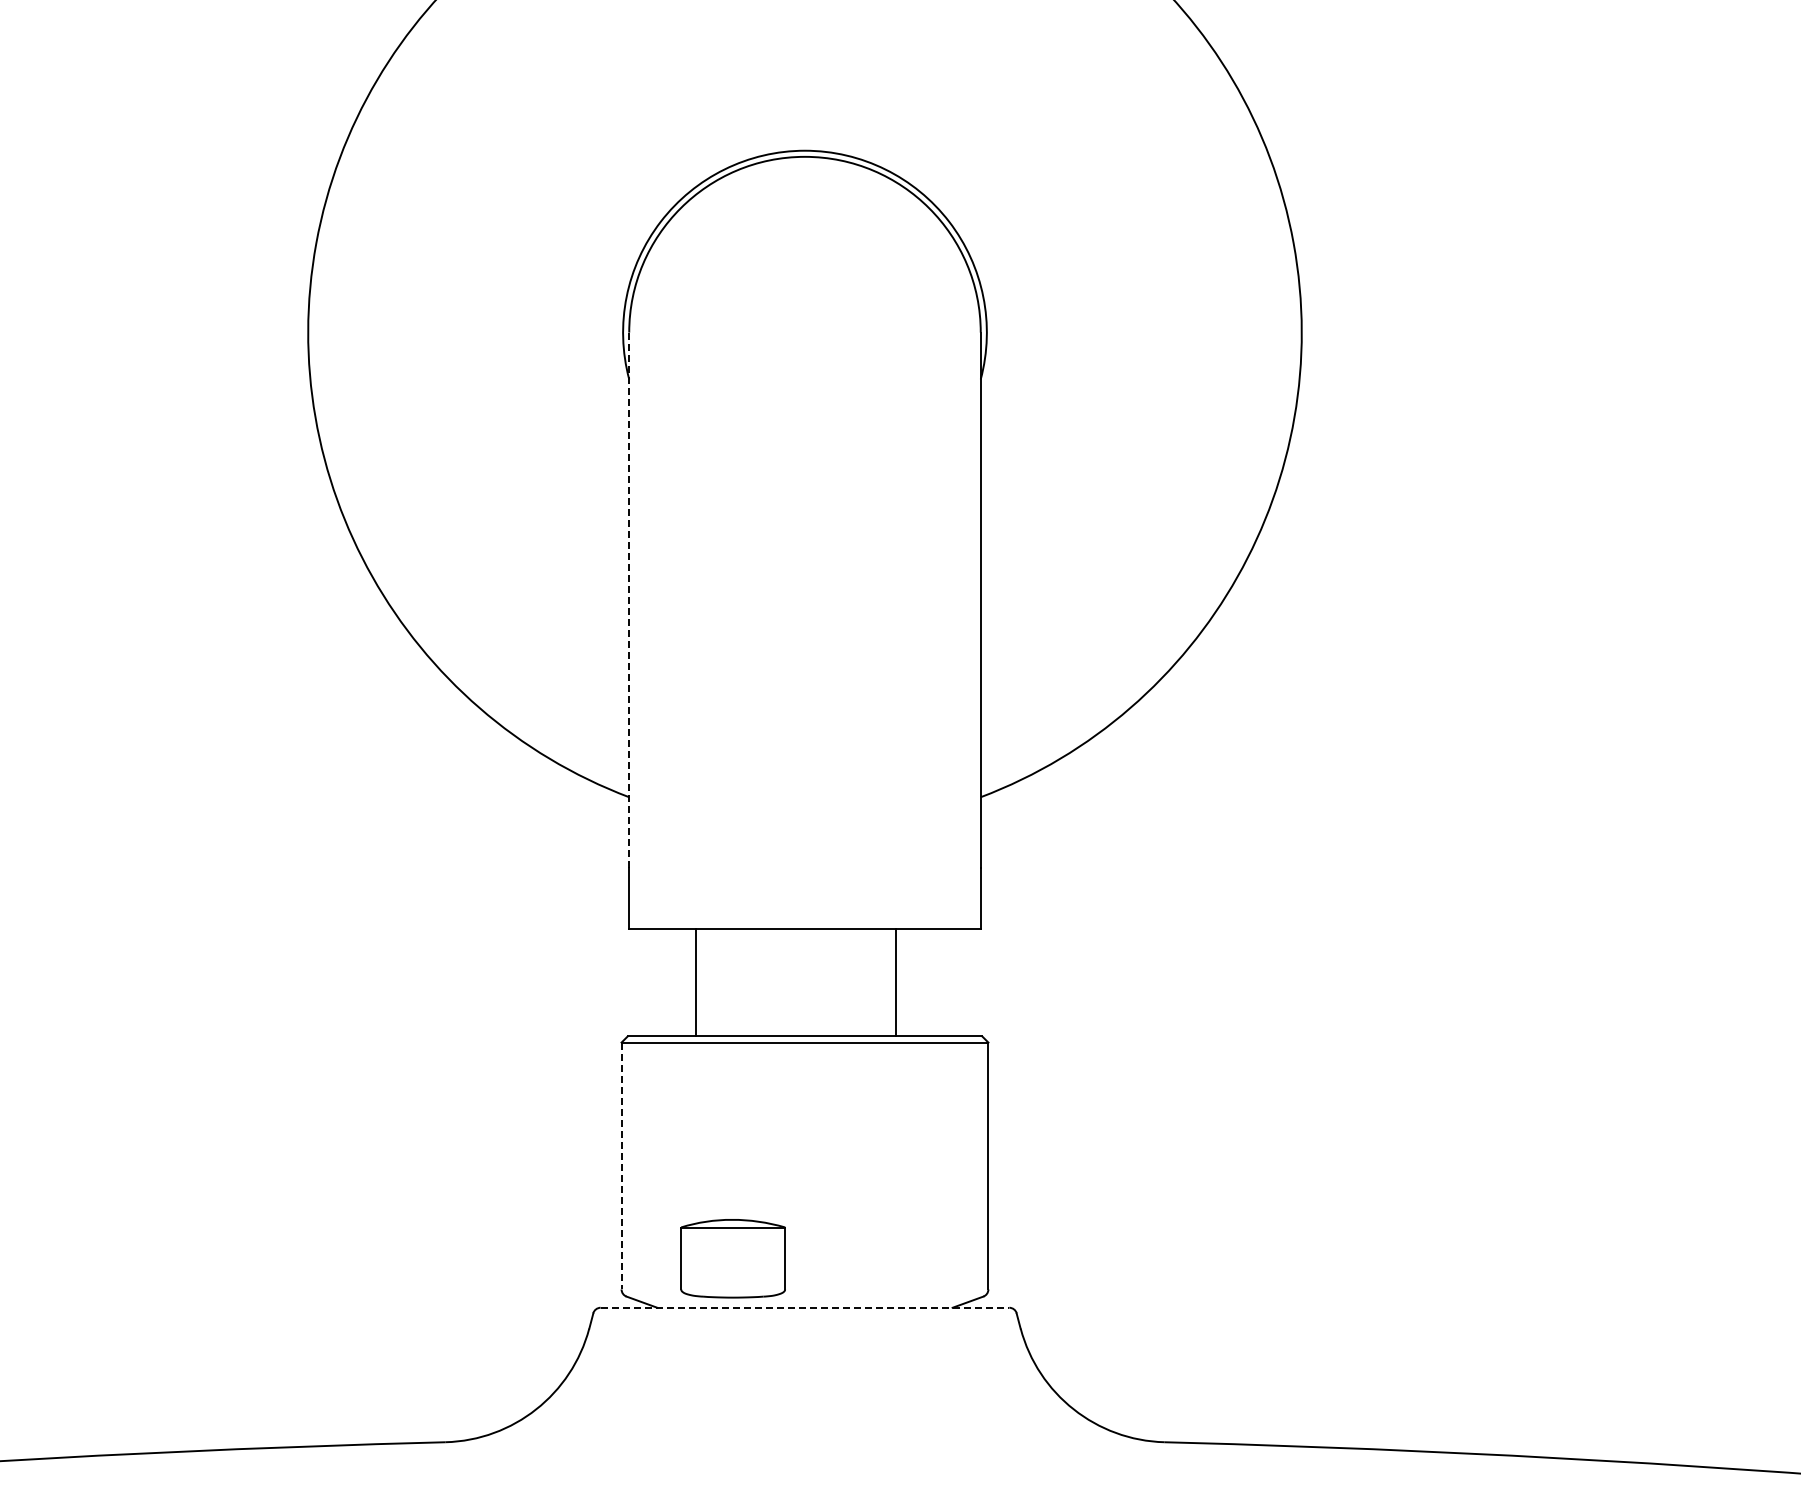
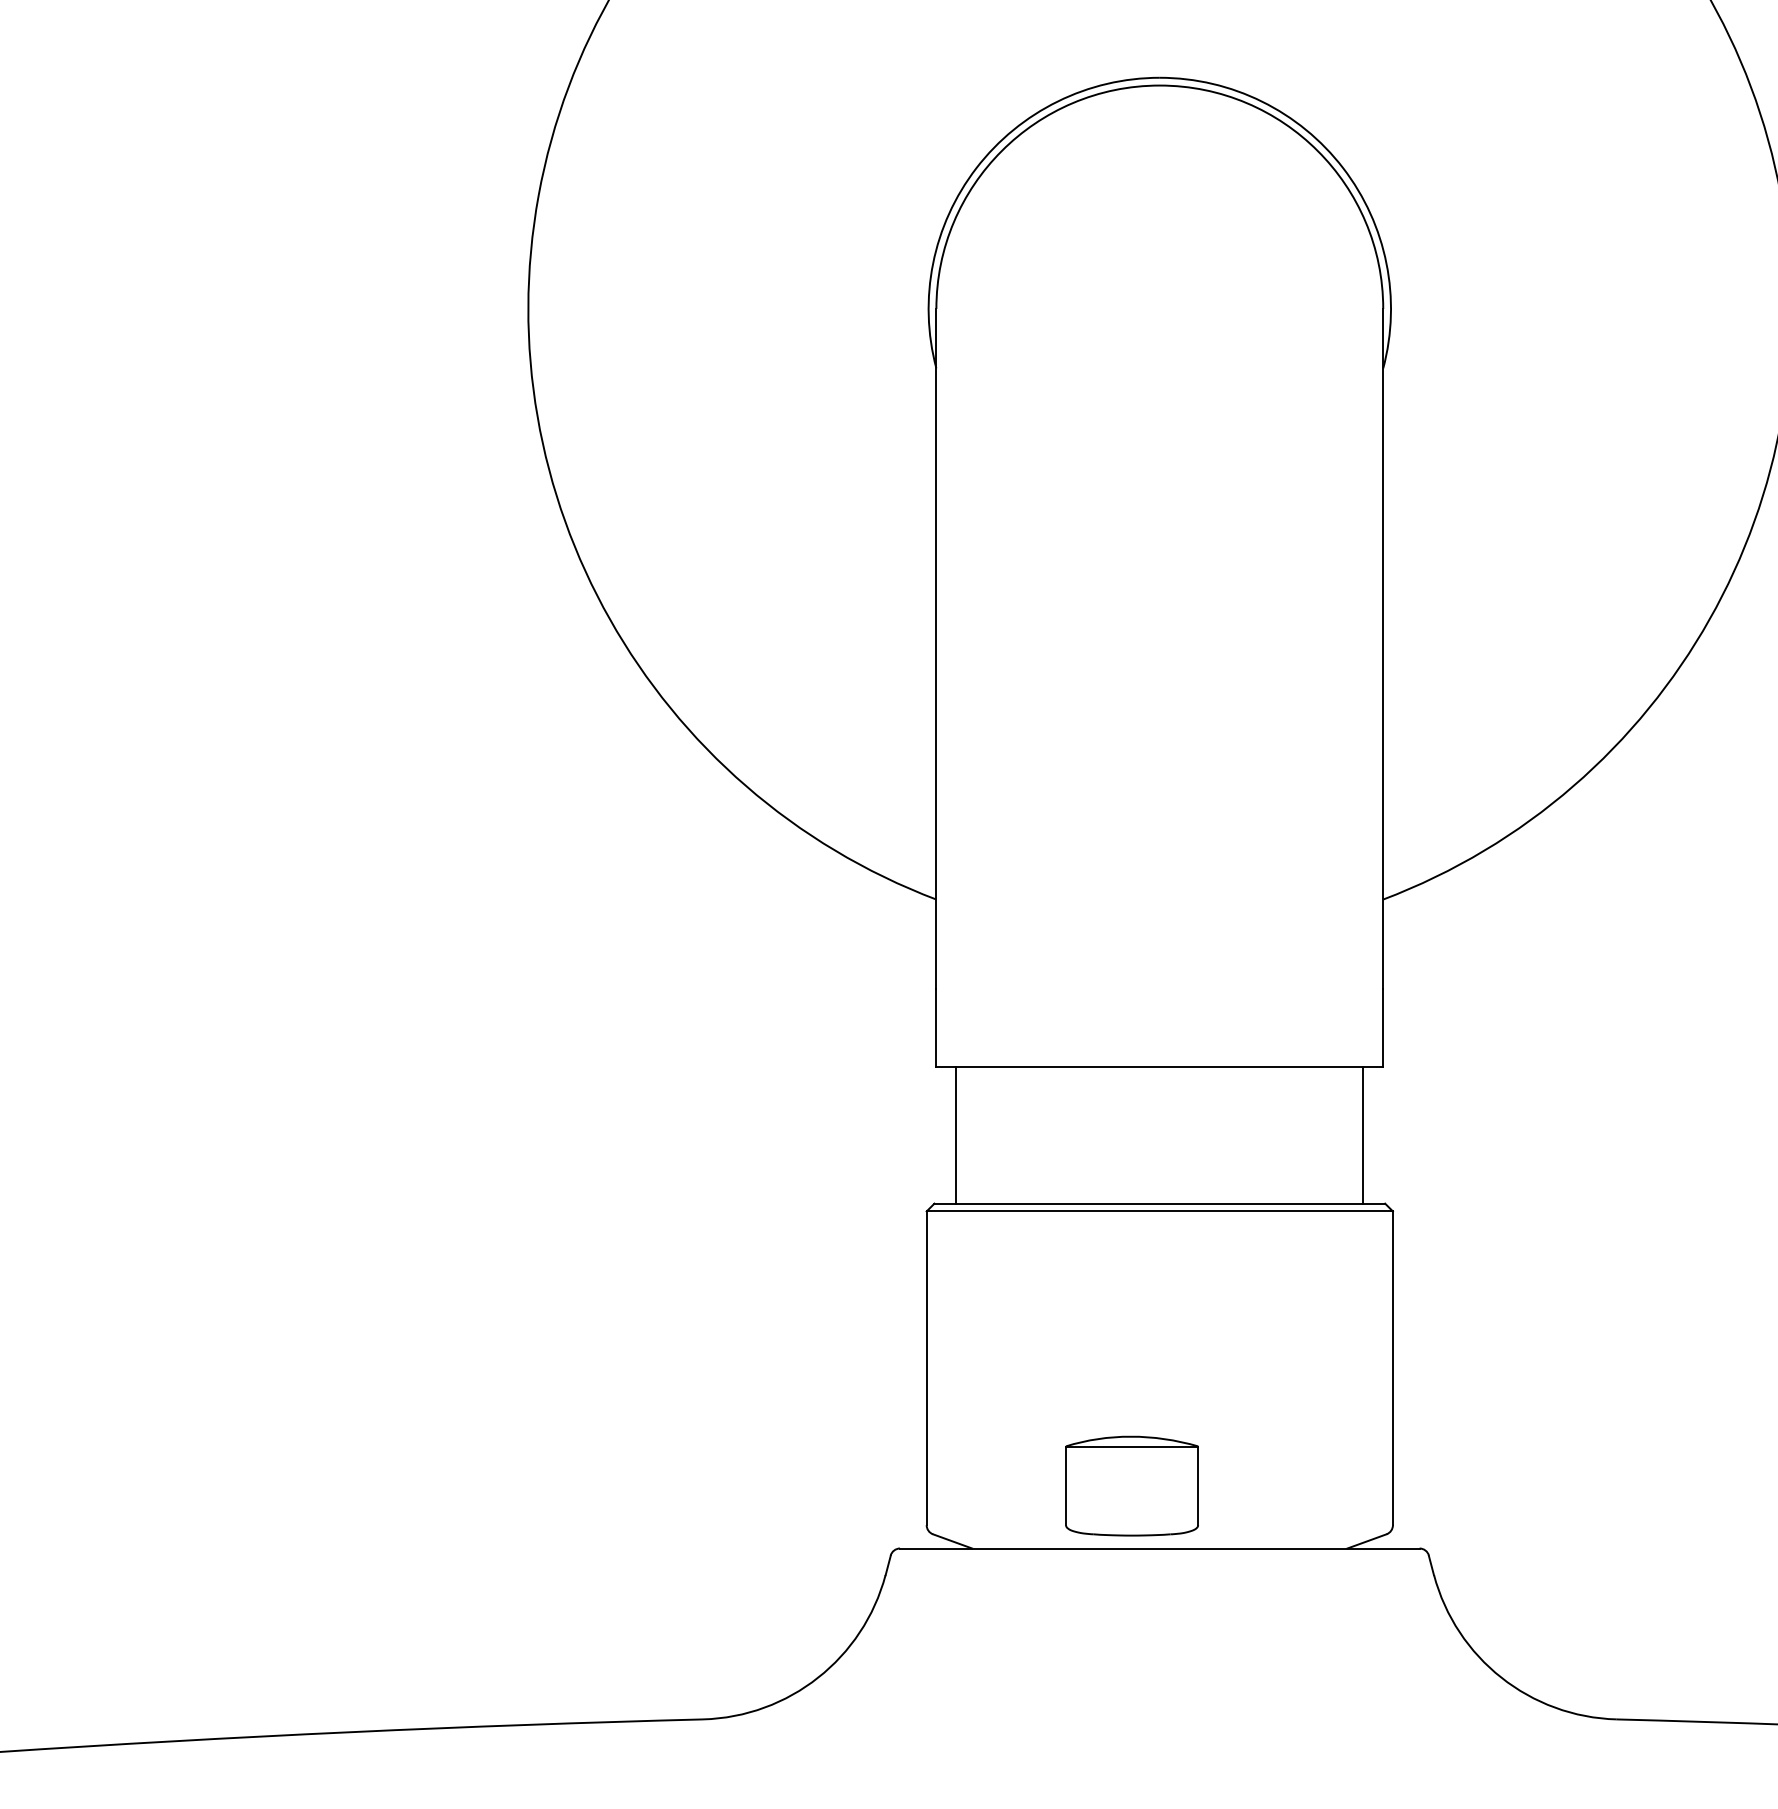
line: (629, 600) -> (936, 649), dashed -> solid
line: (695, 982) -> (955, 1135), moved
line: (896, 982) -> (1363, 1135), moved
line: (621, 1166) -> (926, 1368), dashed -> solid
part: (732, 1258) -> (1131, 1485), moved
line: (805, 1307) -> (1160, 1548), dashed -> solid

